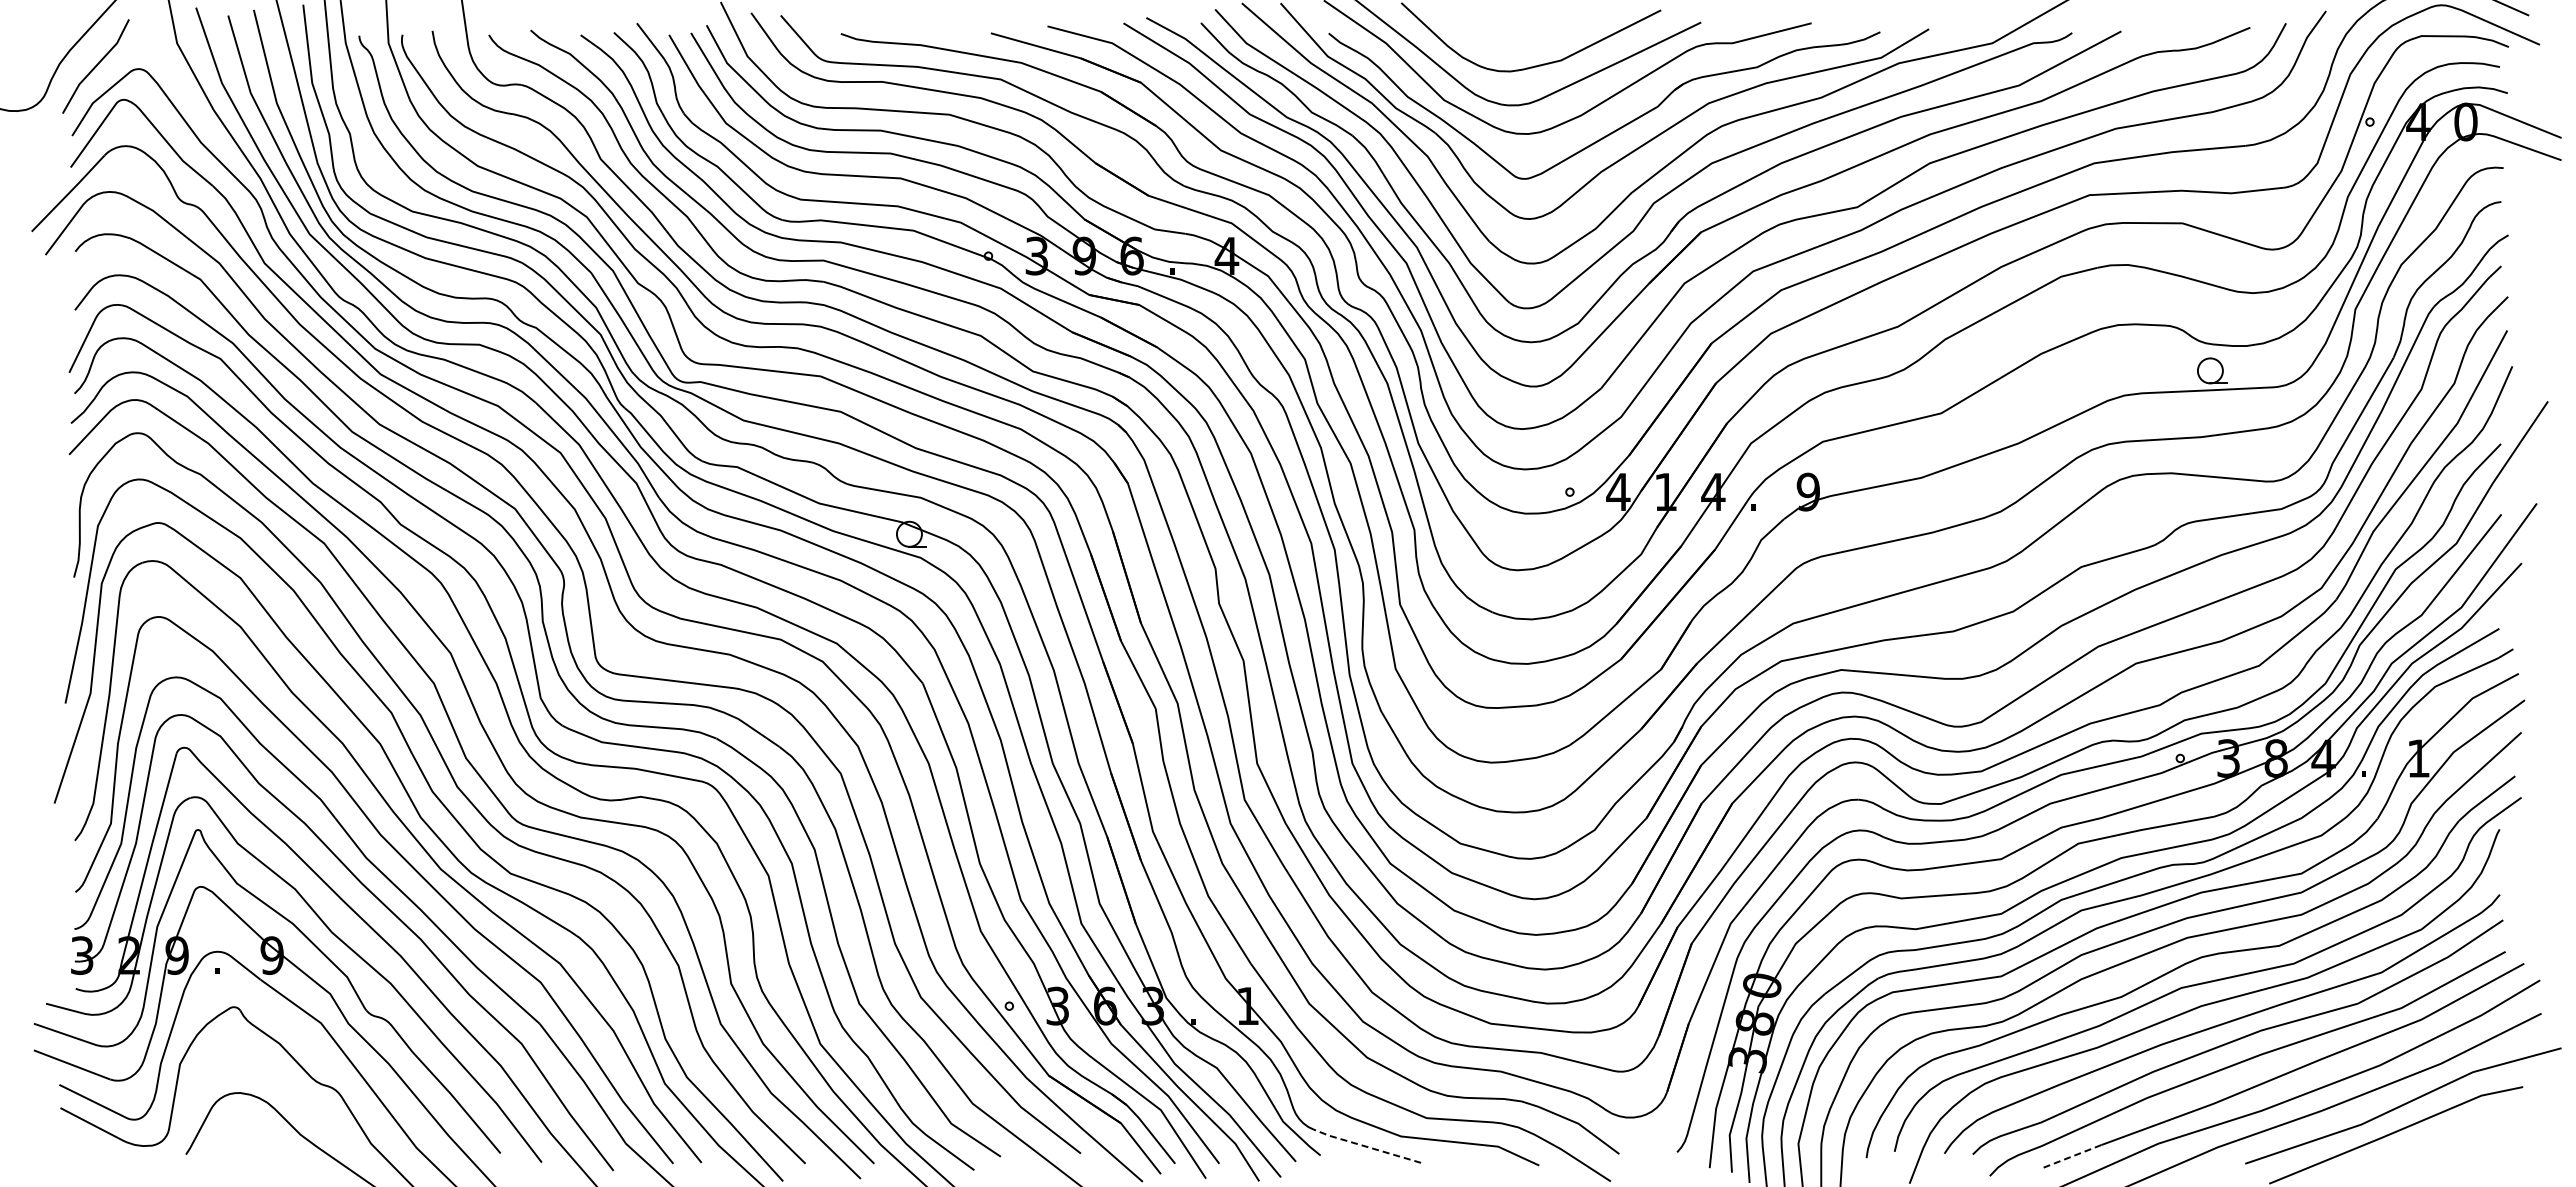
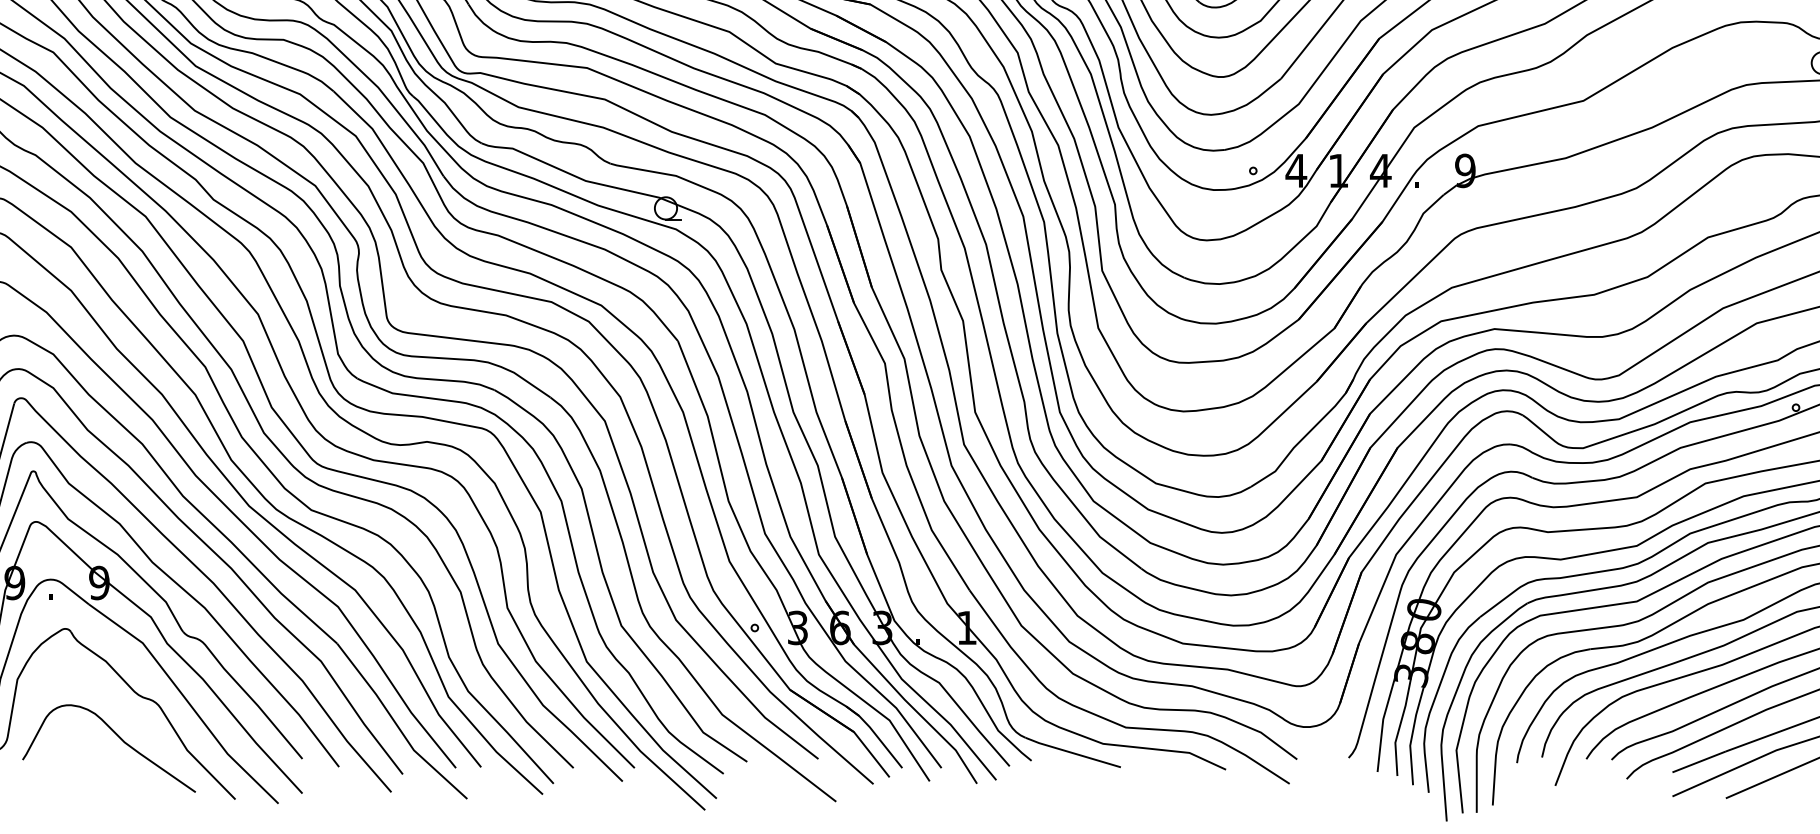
line: (1366, 1146) -> (1072, 752), dashed -> solid
line: (2070, 1157) -> (1698, 762), dashed -> solid

